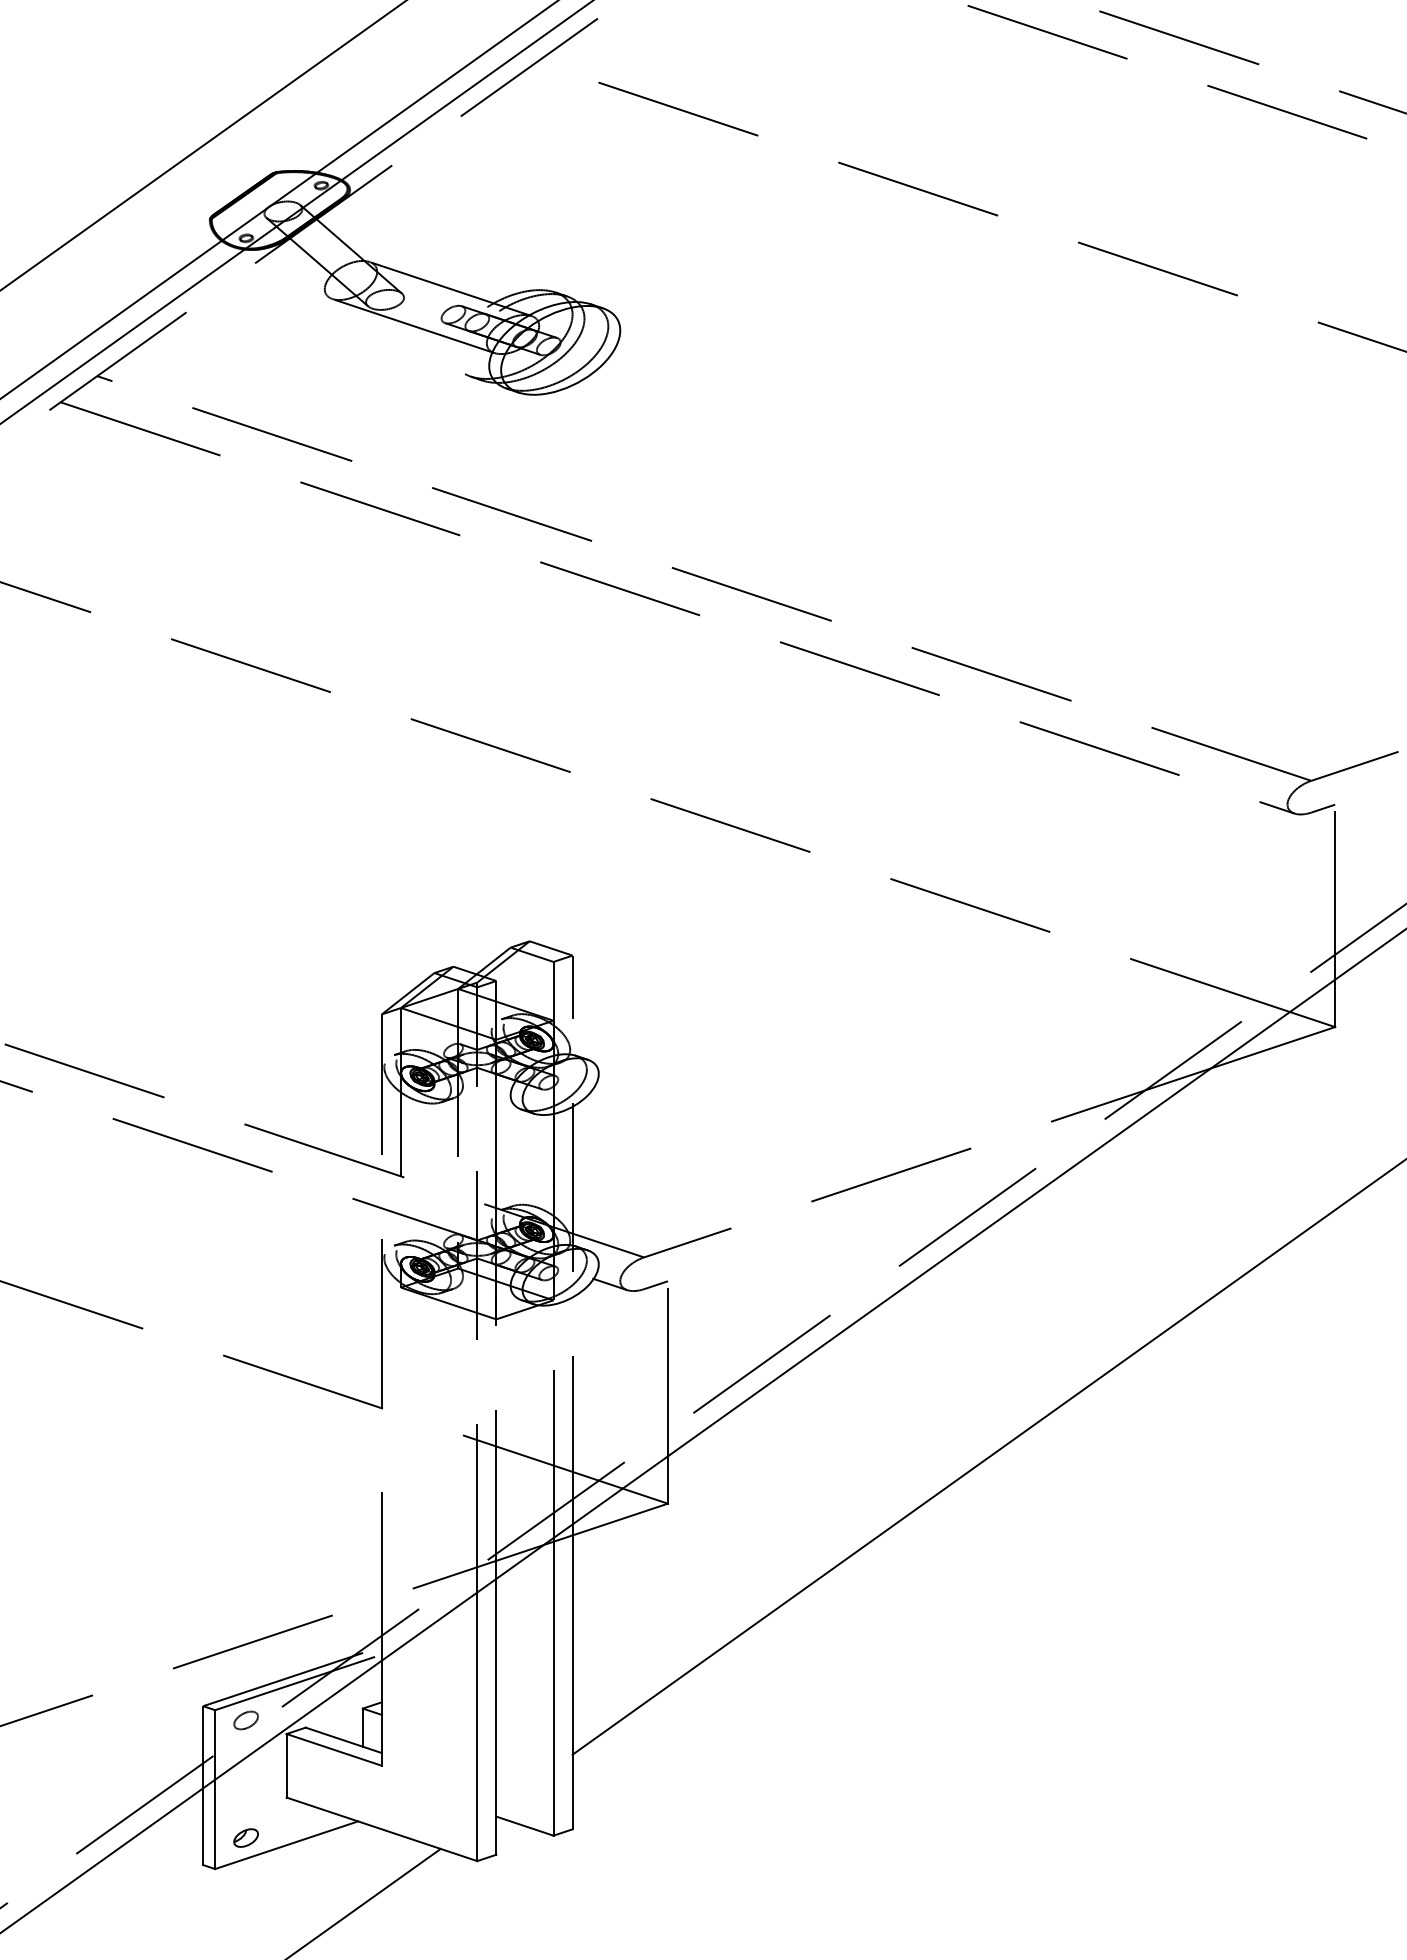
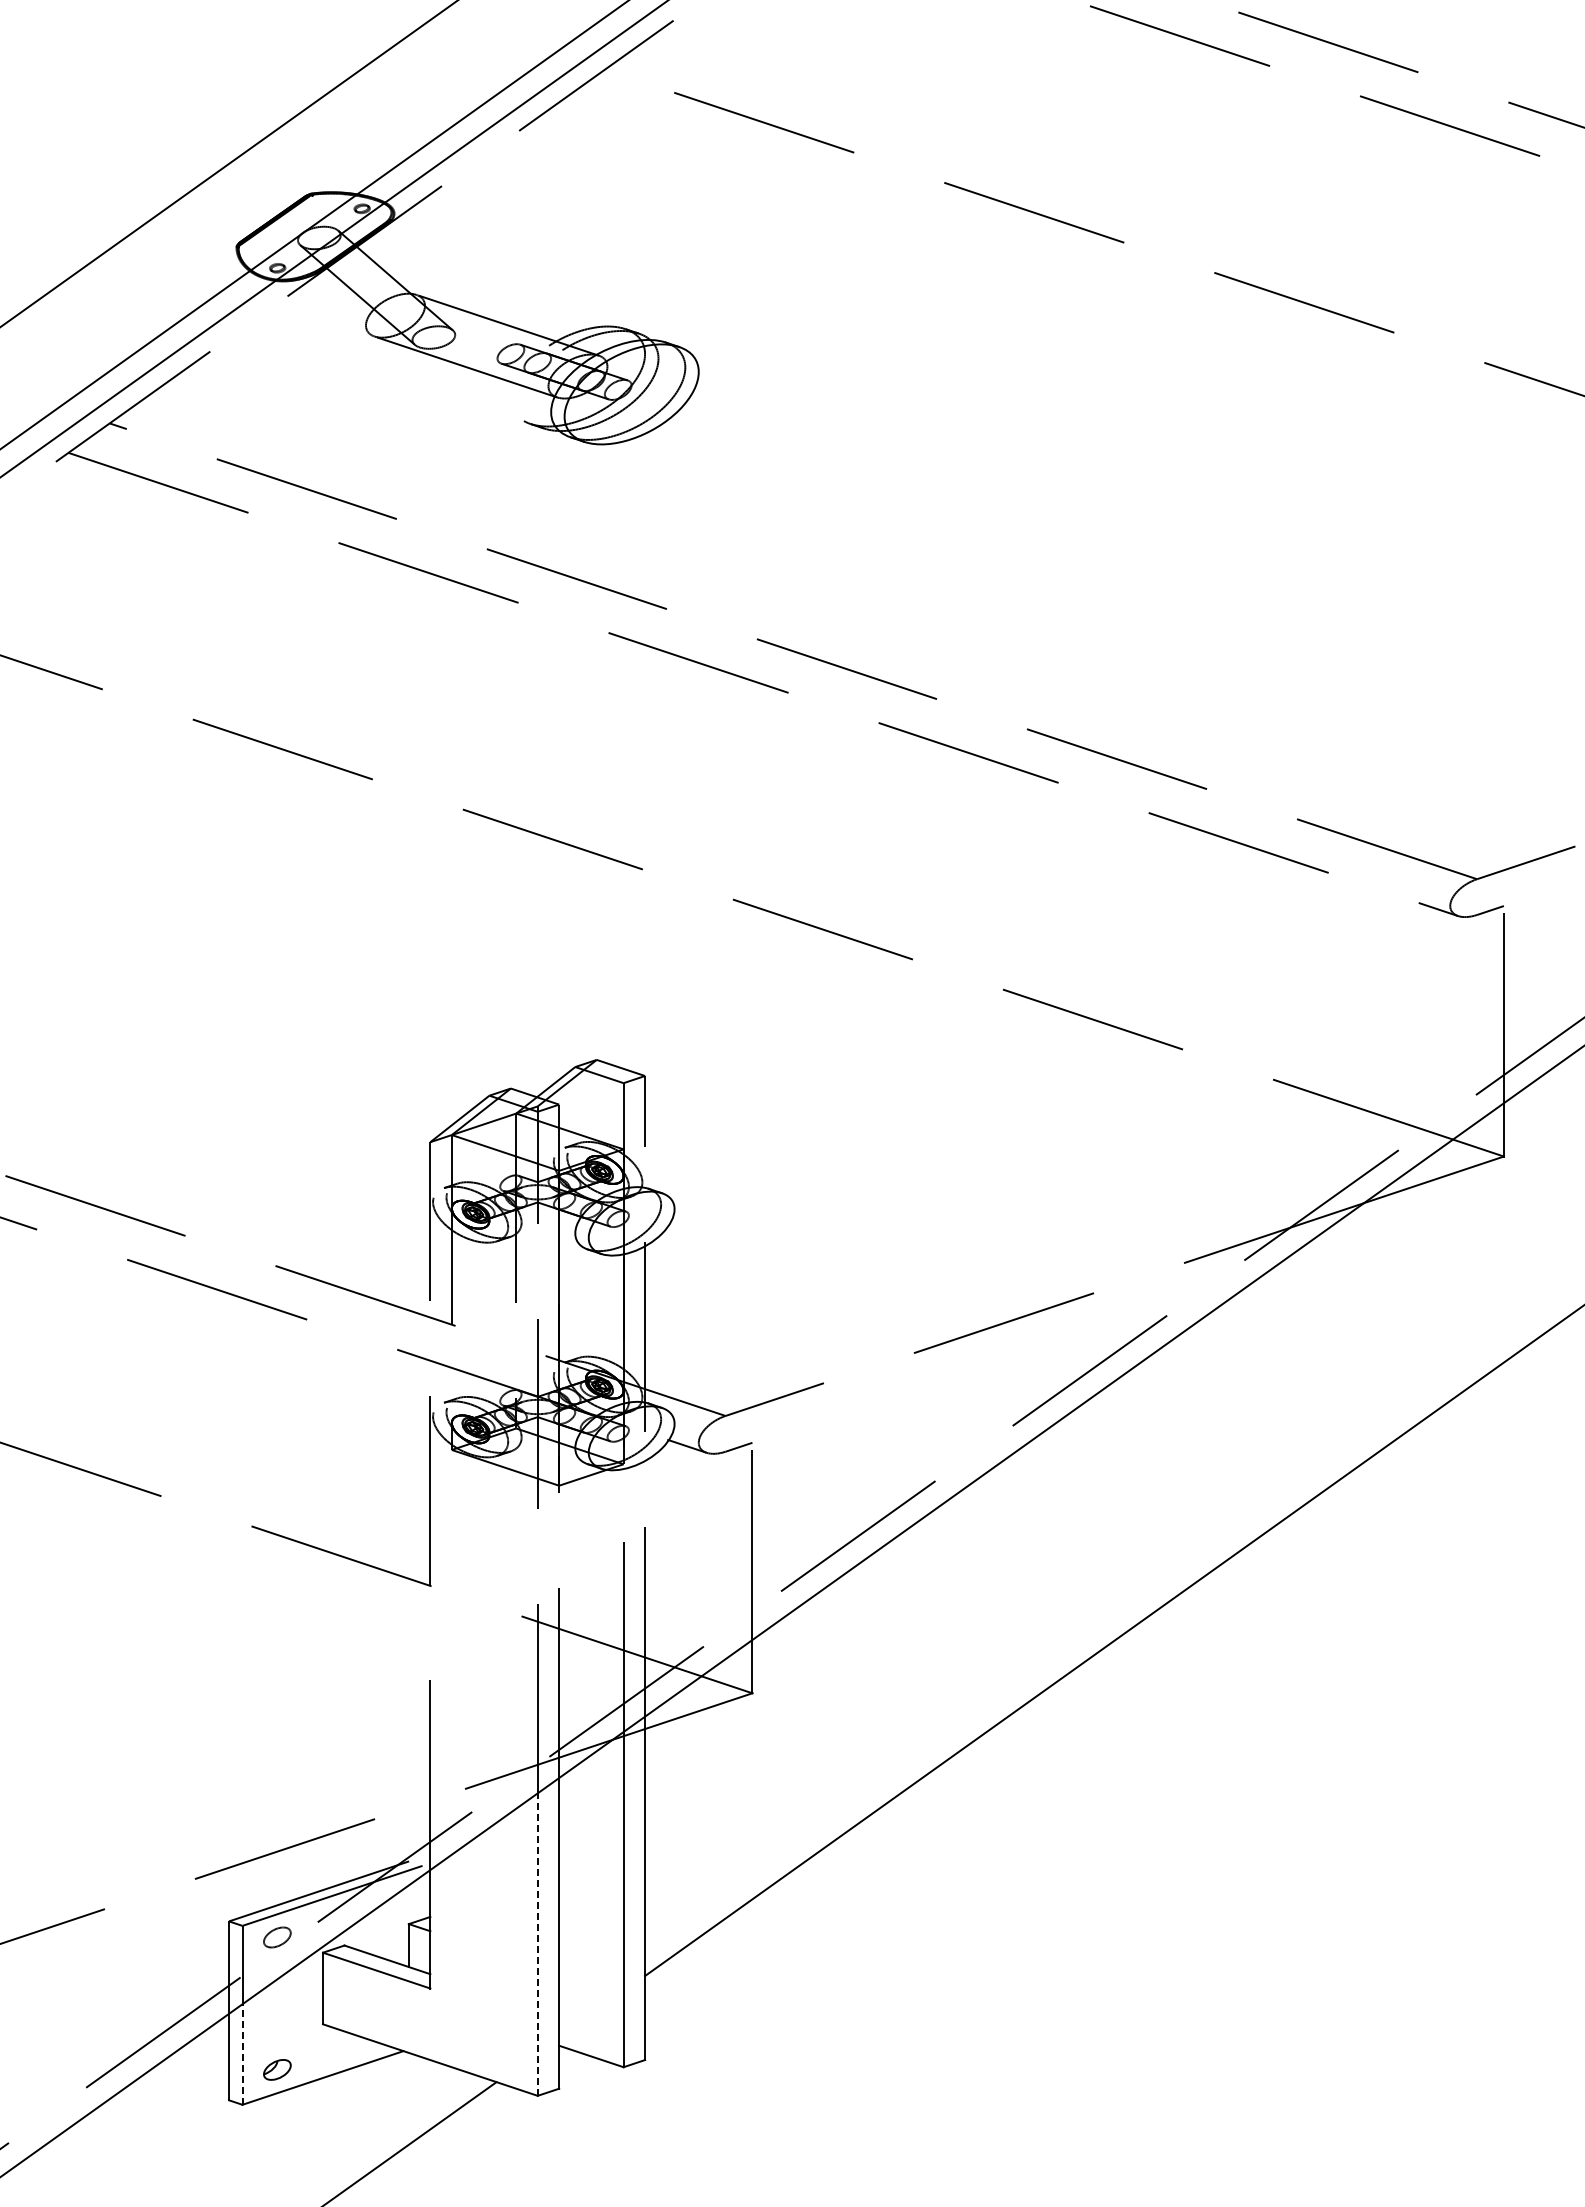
line: (477, 1726) -> (537, 1944), solid -> dashed
line: (215, 1824) -> (242, 2054), solid -> dashed

